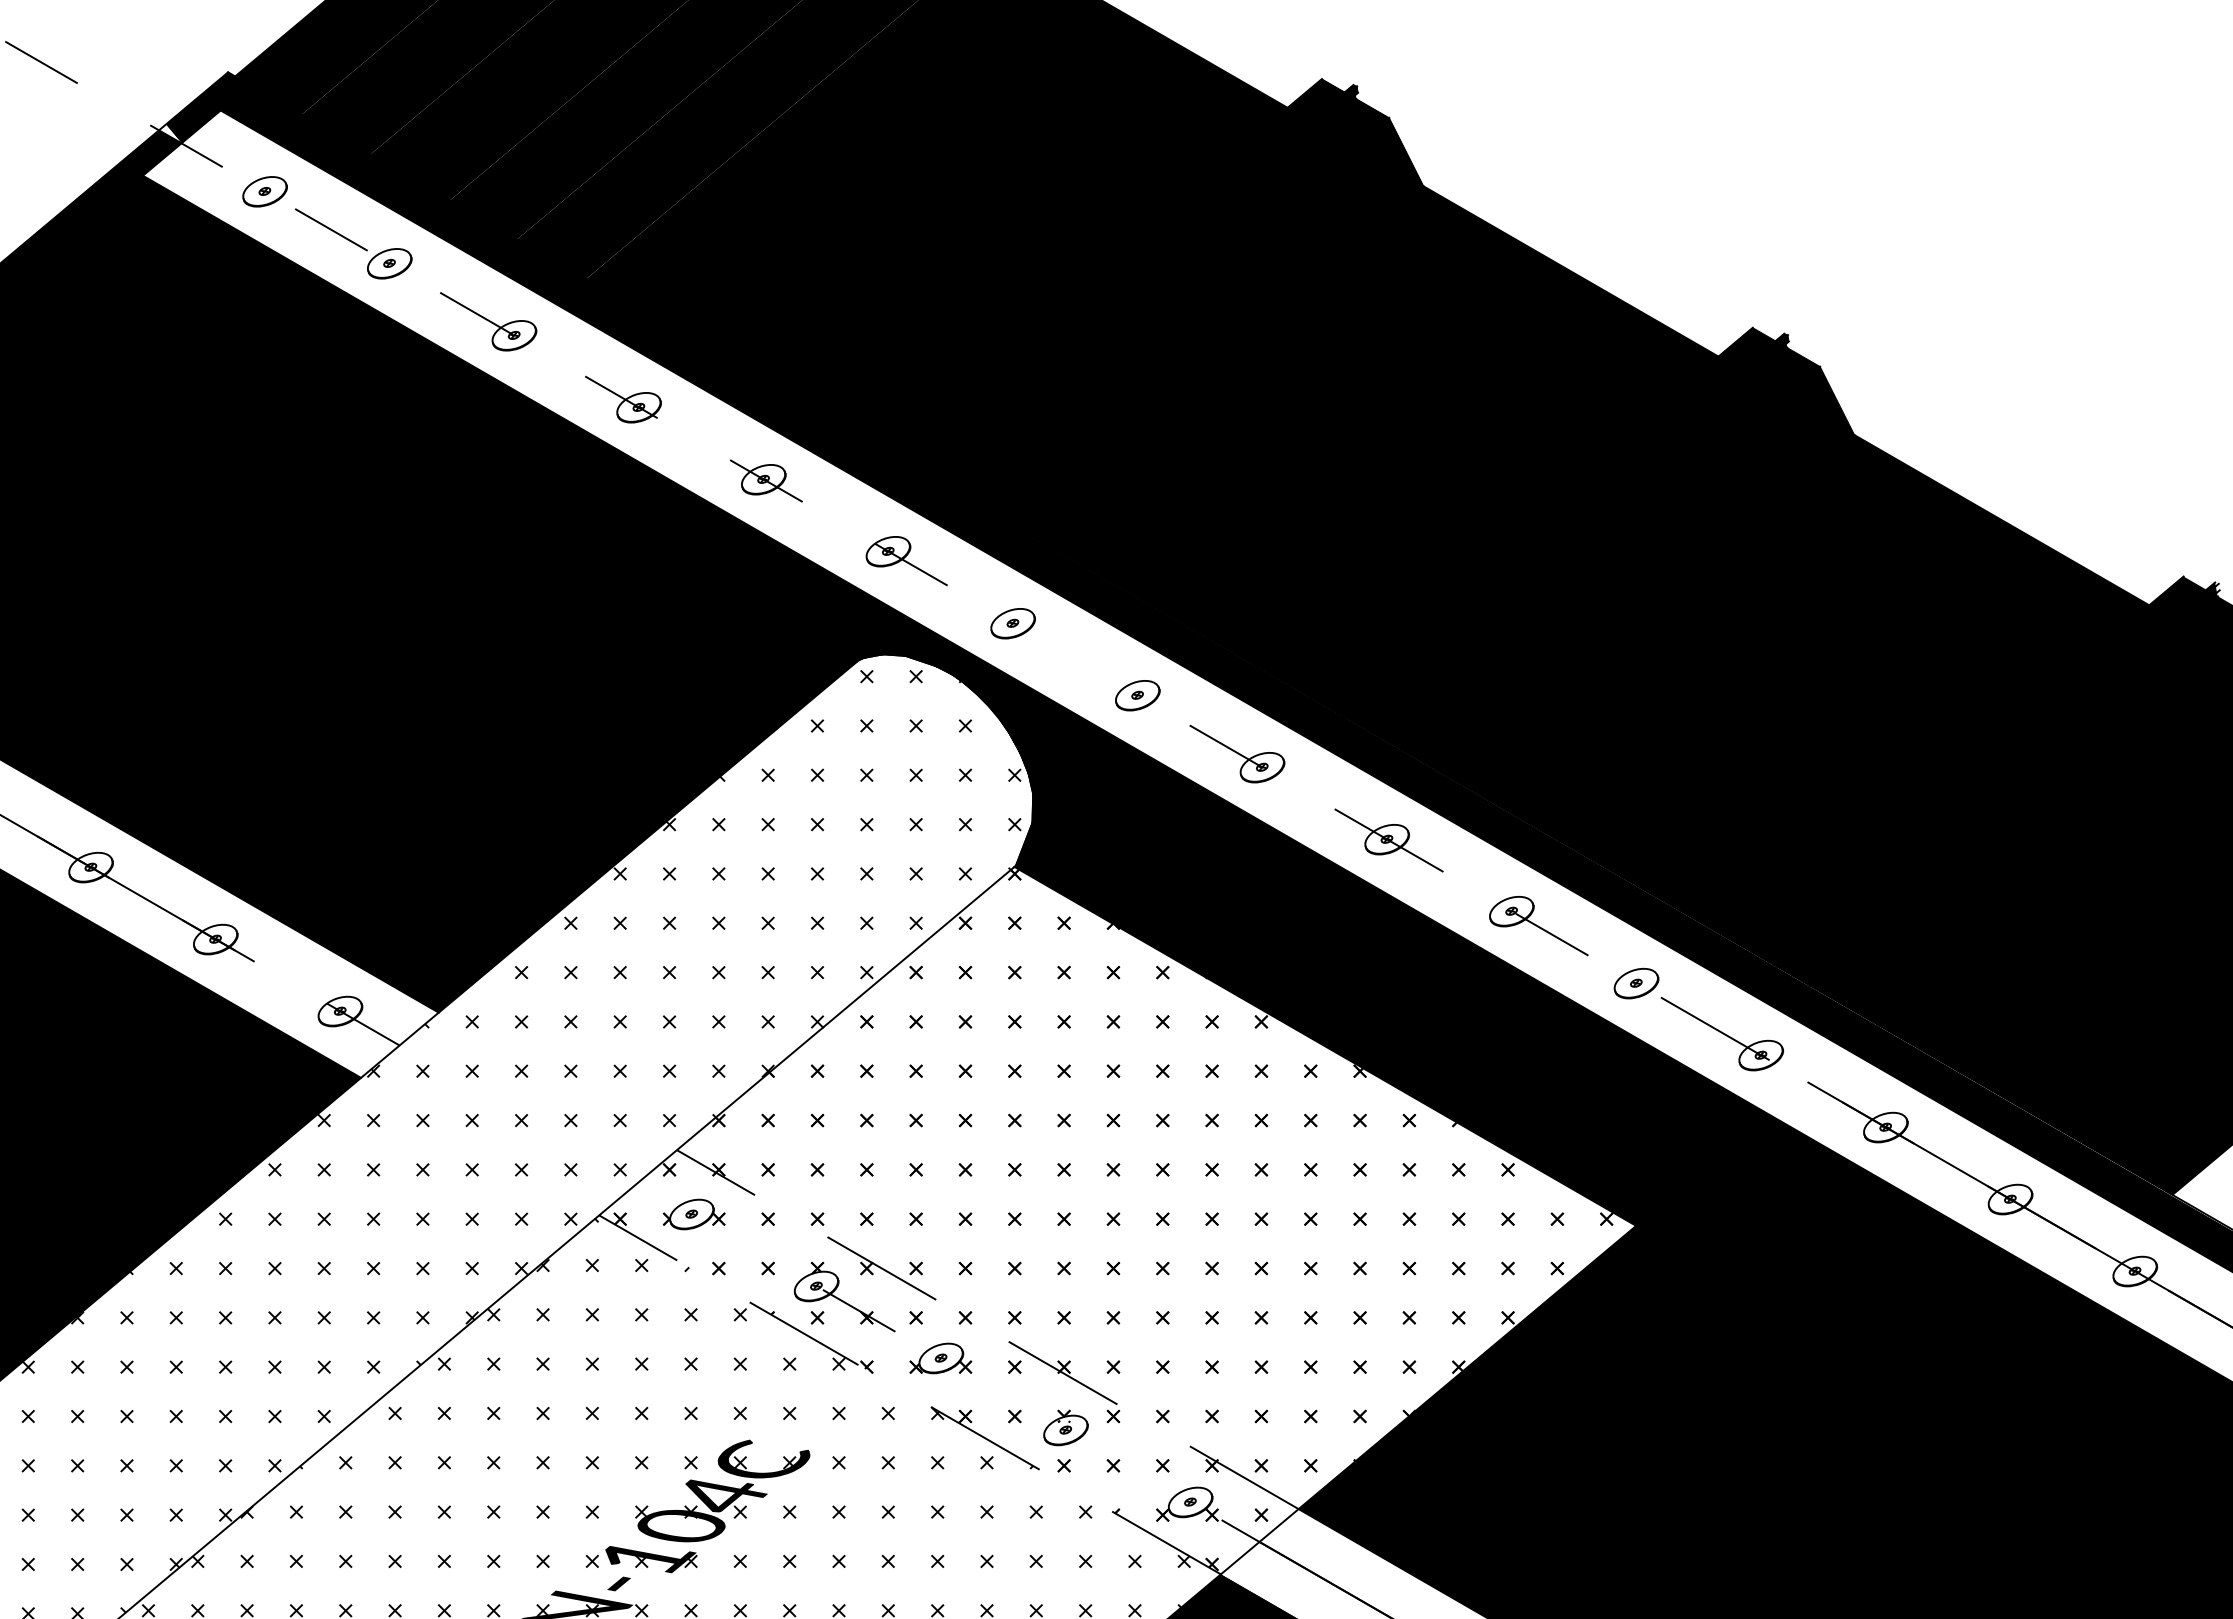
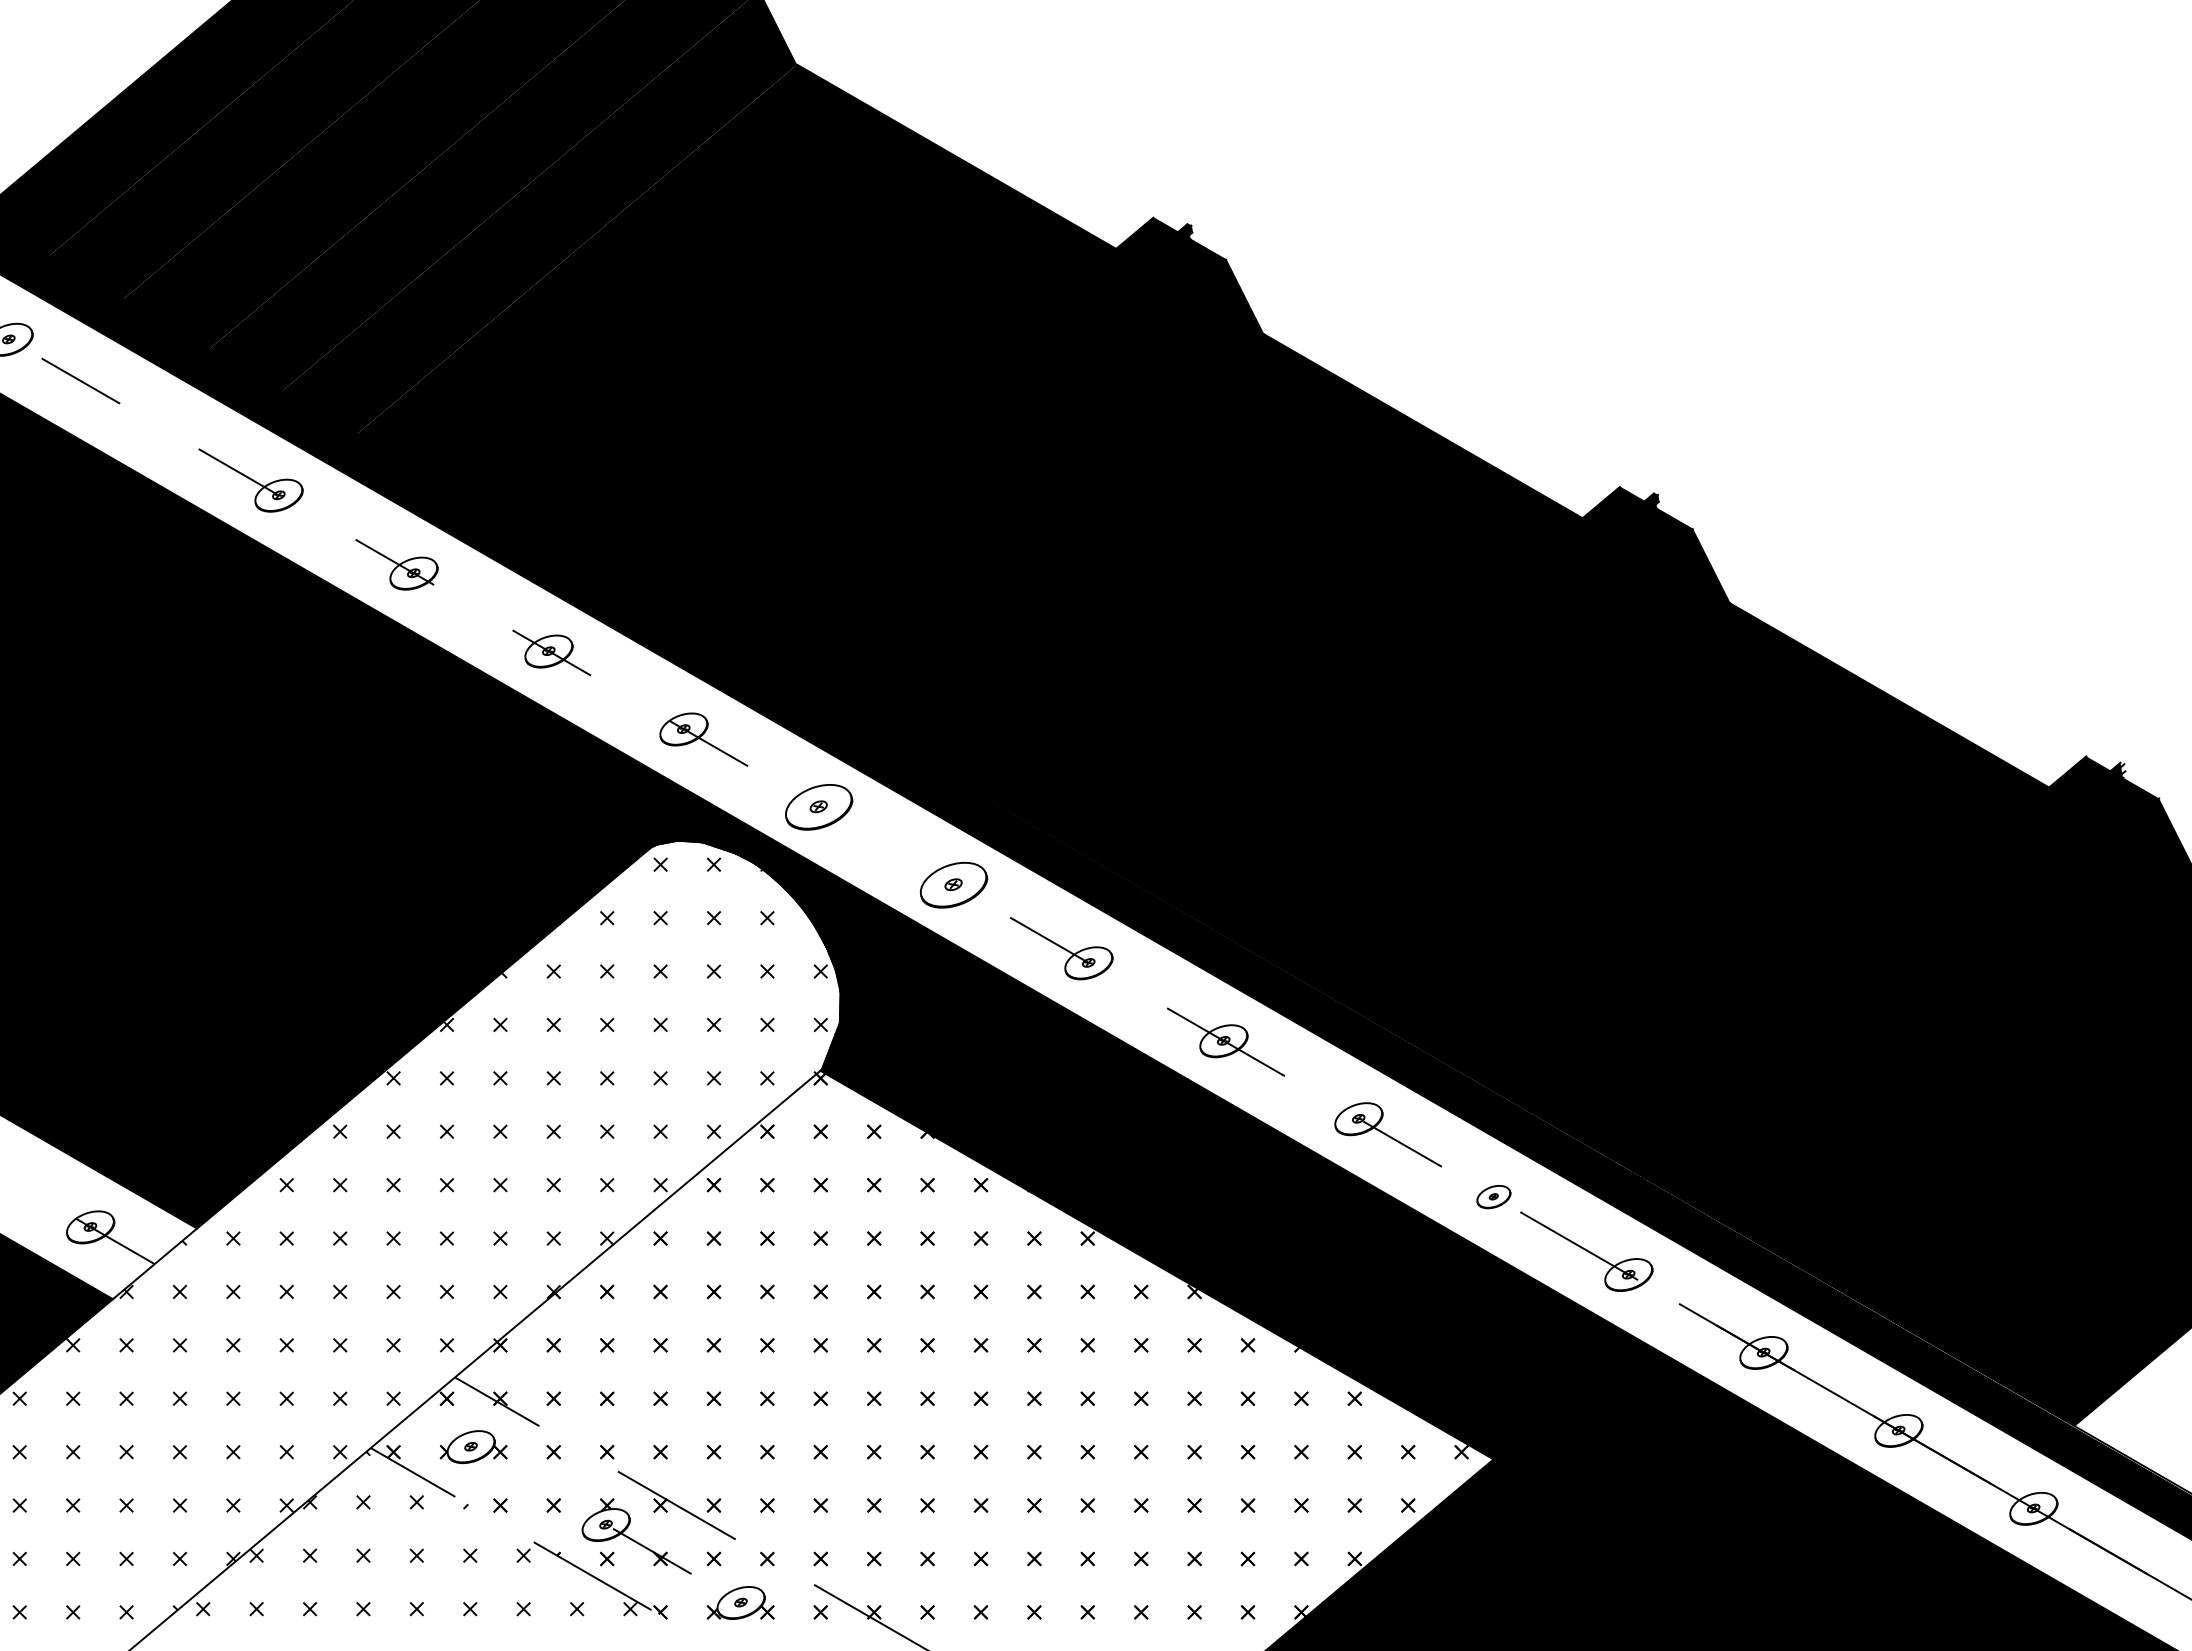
part: (389, 263) -> (143, 417), removed
part: (1012, 623) -> (818, 807), size x1.4
part: (1137, 695) -> (953, 885), size x1.4
part: (1636, 983) -> (1493, 1196), size x0.7

